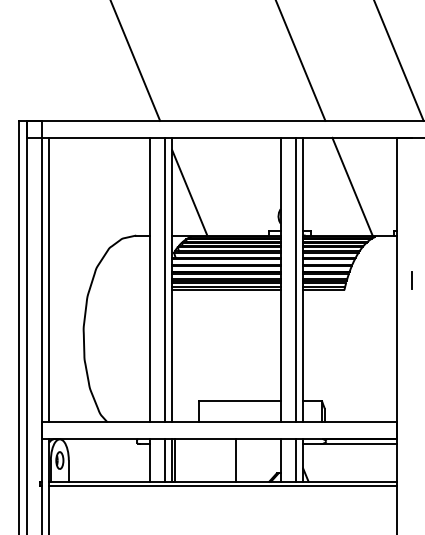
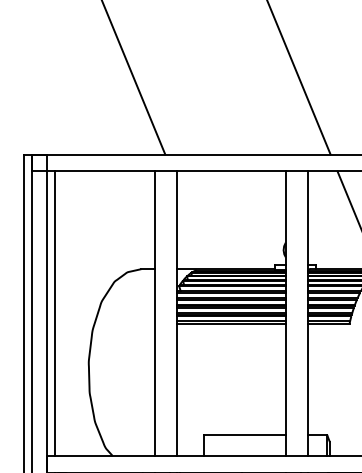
line: (189, 192) -> (194, 226), removed
line: (165, 279) -> (170, 313), removed
line: (295, 279) -> (300, 313), removed

